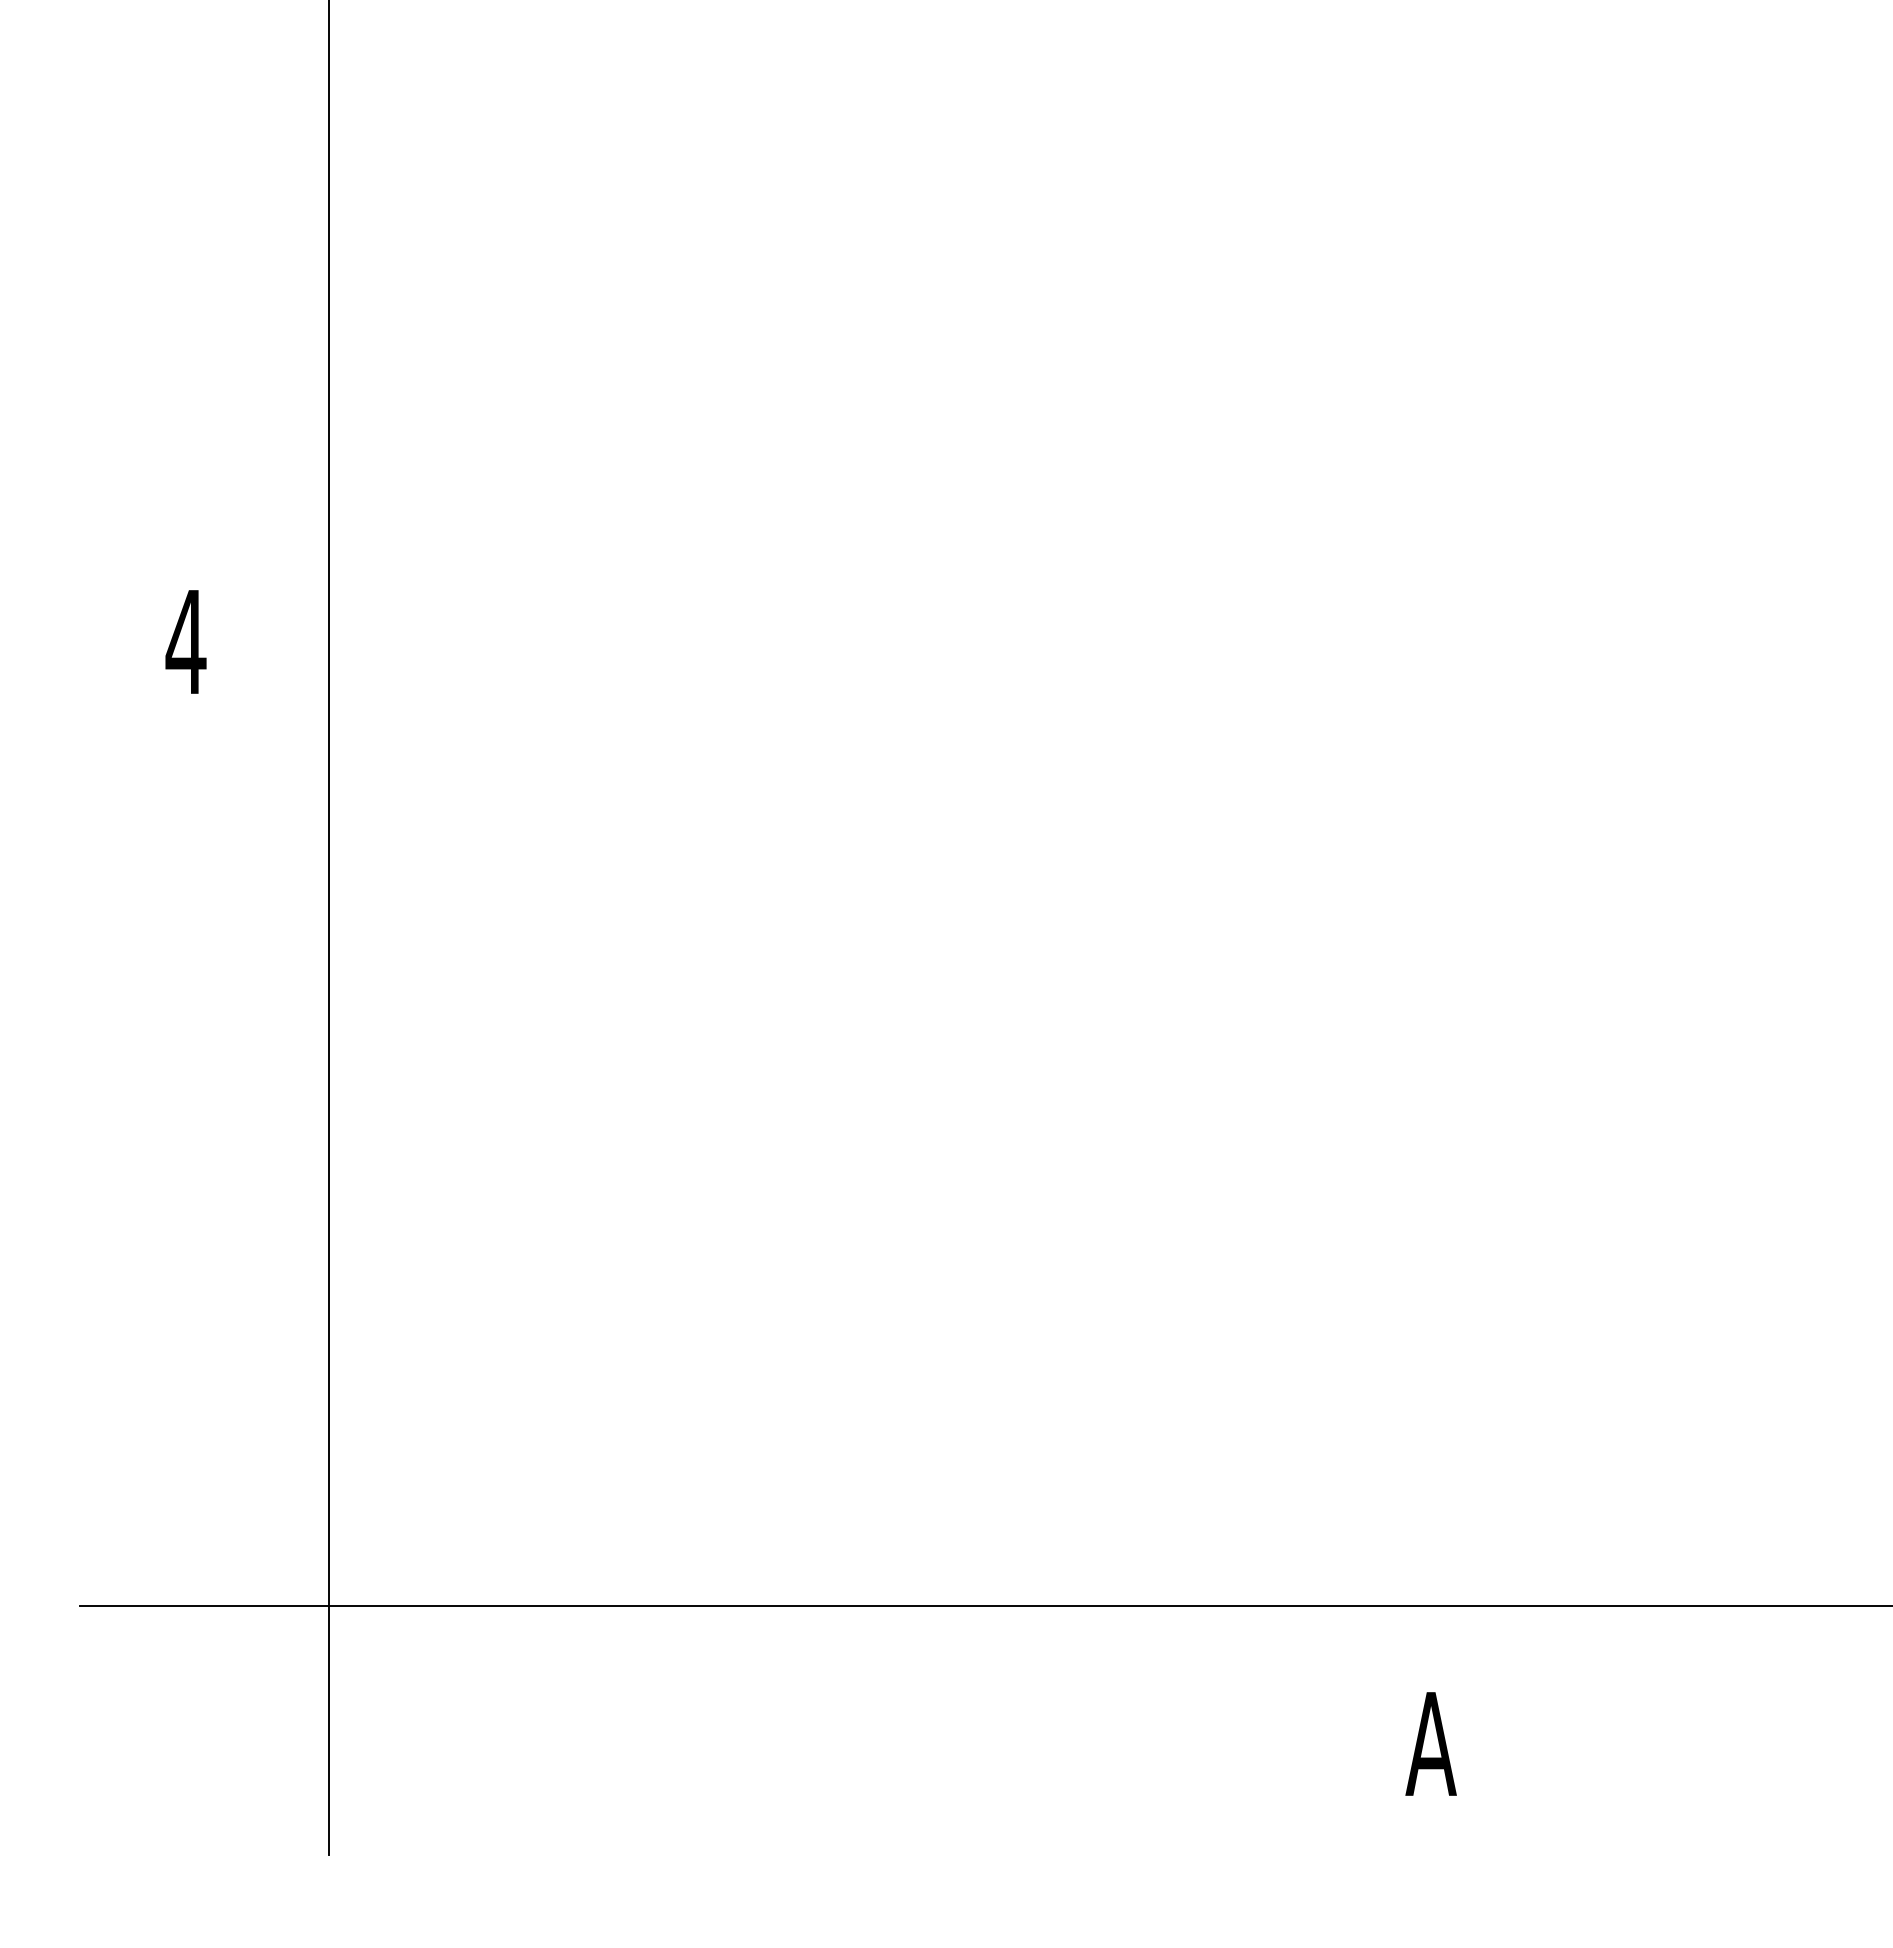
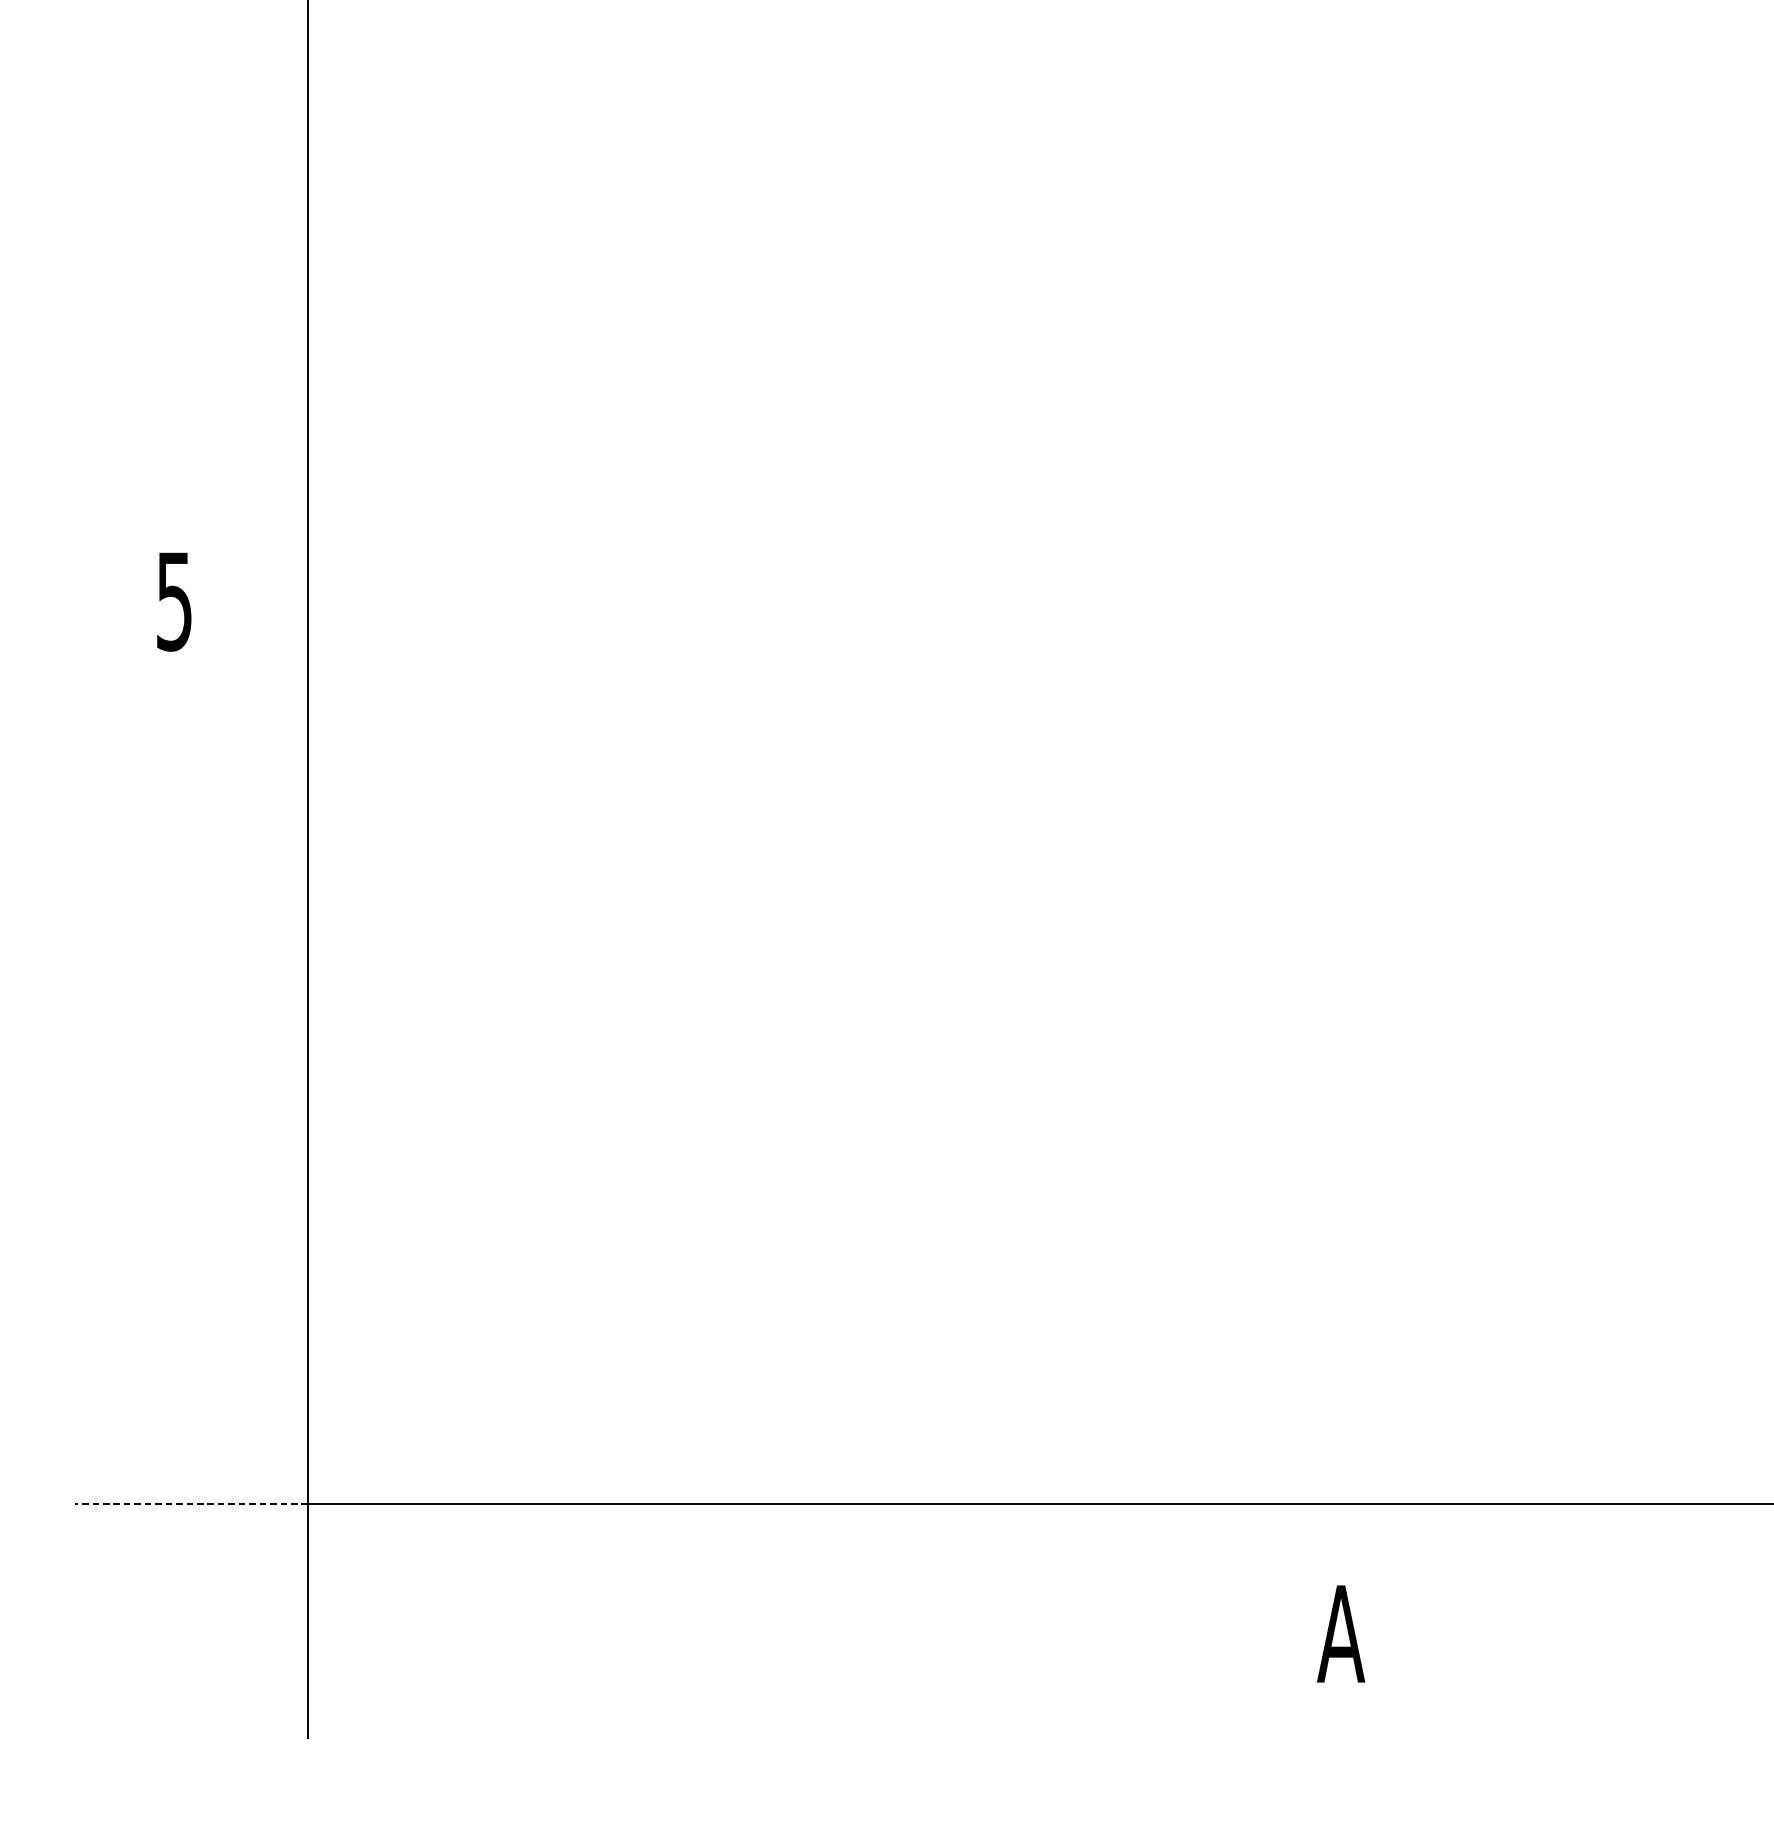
text: (185, 642) -> (173, 601), 4 -> 5
line: (203, 1605) -> (190, 1504), solid -> dashed

